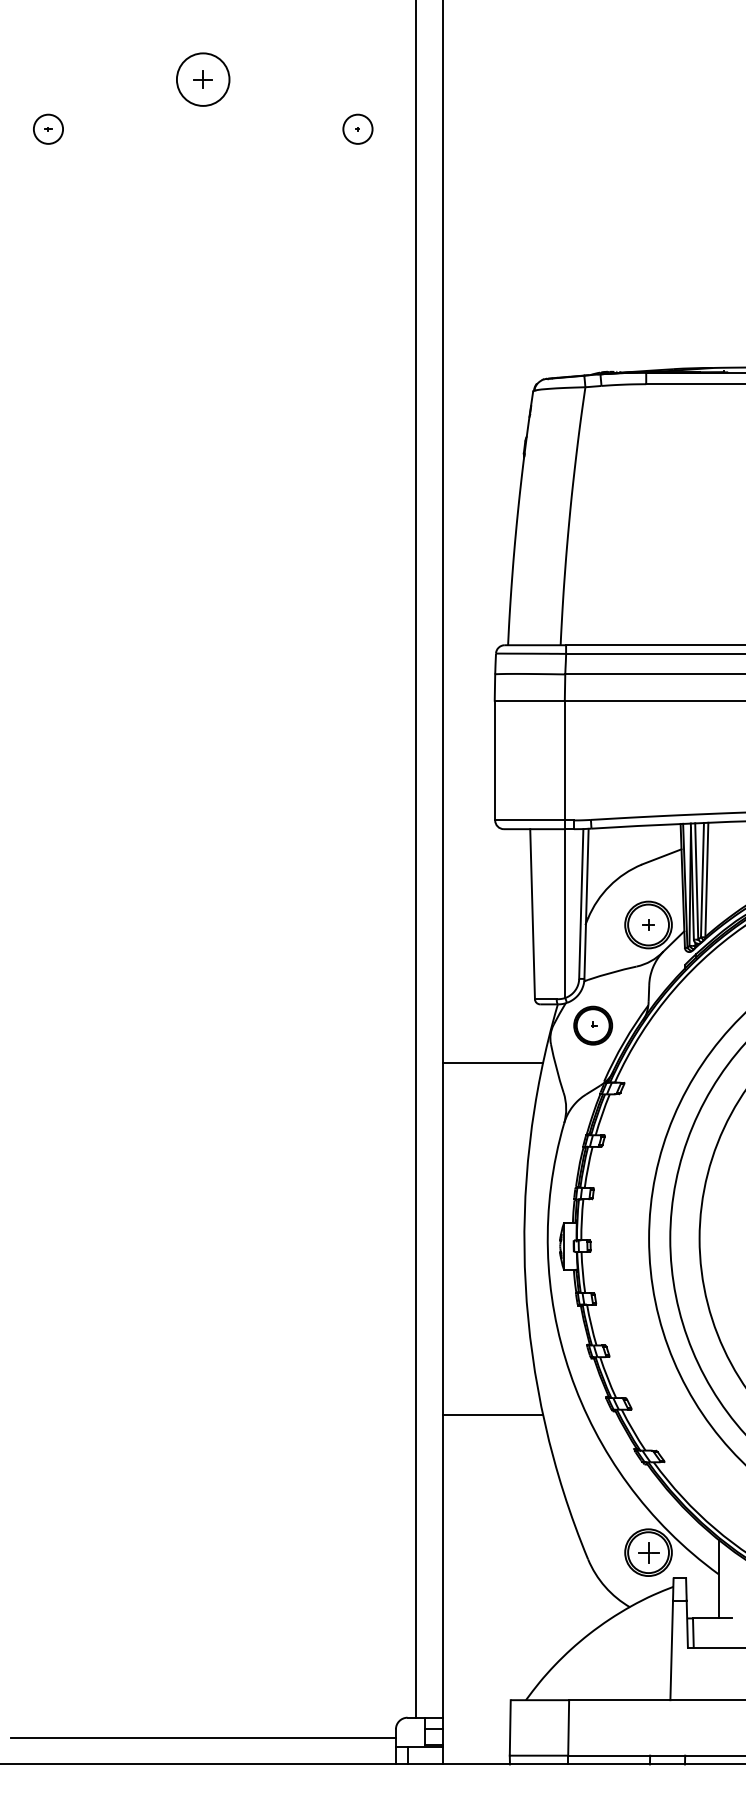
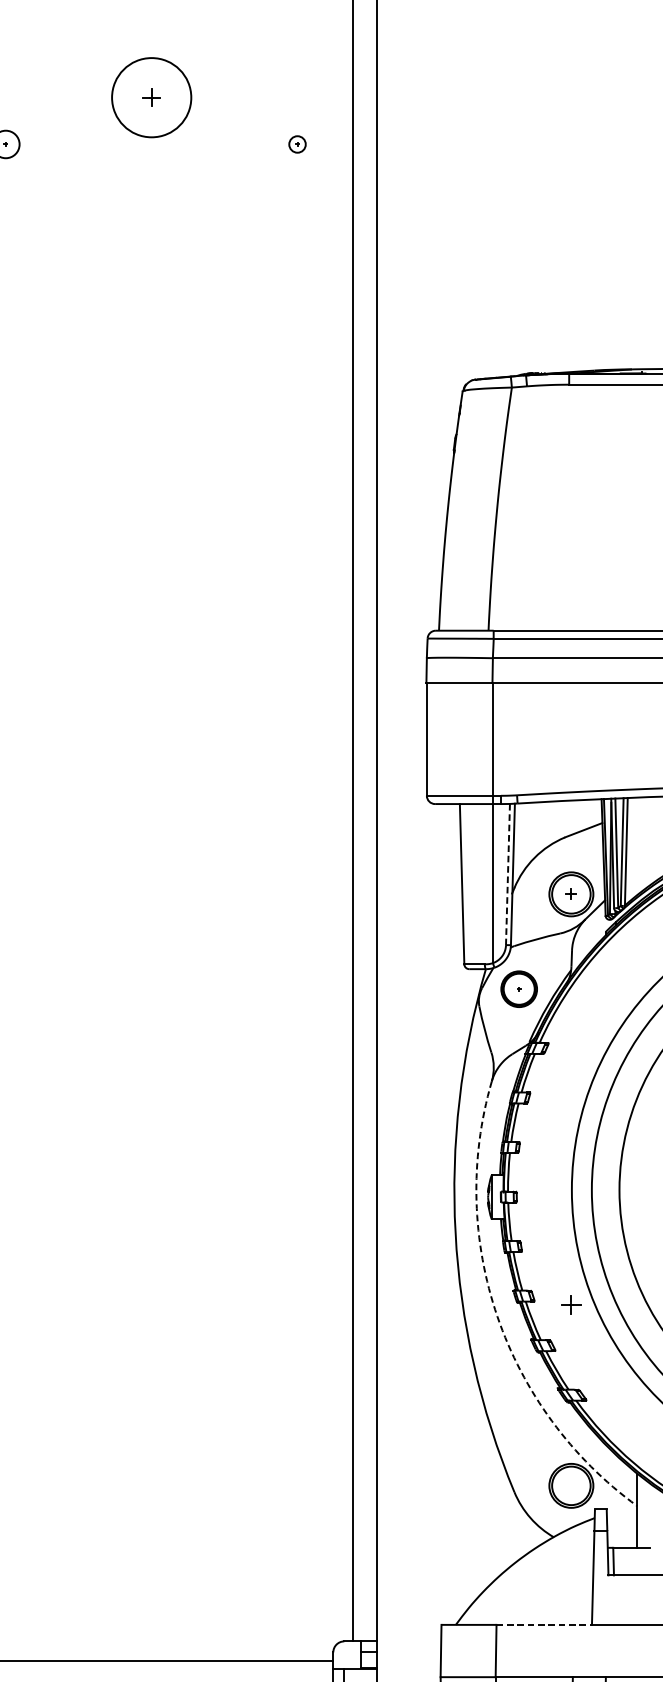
circle: (202, 79) -> (151, 97), size x1.6
circle: (357, 128) -> (297, 143), size x0.6
line: (581, 903) -> (508, 874), solid -> dashed
line: (492, 1062) -> (424, 1023), removed
arc: (570, 1373) -> (497, 1317), solid -> dashed
line: (492, 1414) -> (424, 1355), removed
part: (648, 1552) -> (571, 1304), moved
line: (619, 1700) -> (544, 1625), solid -> dashed

